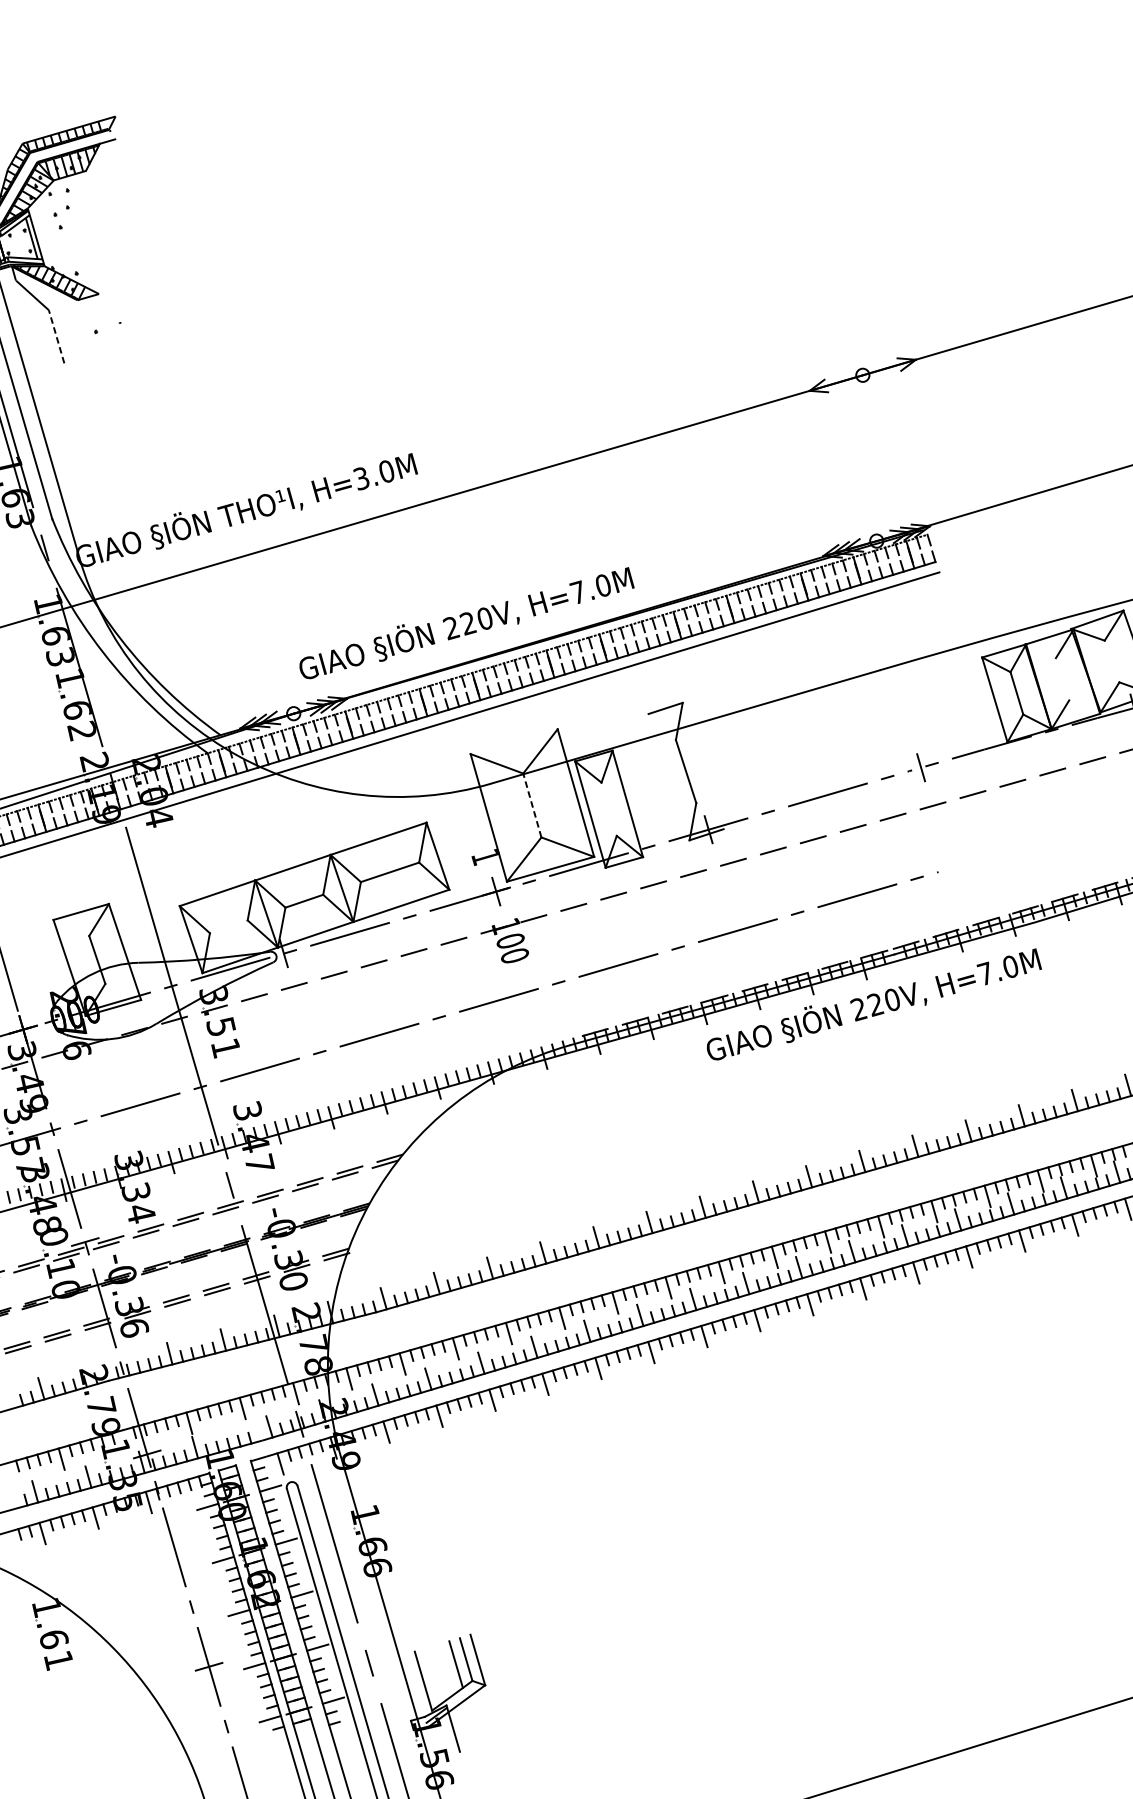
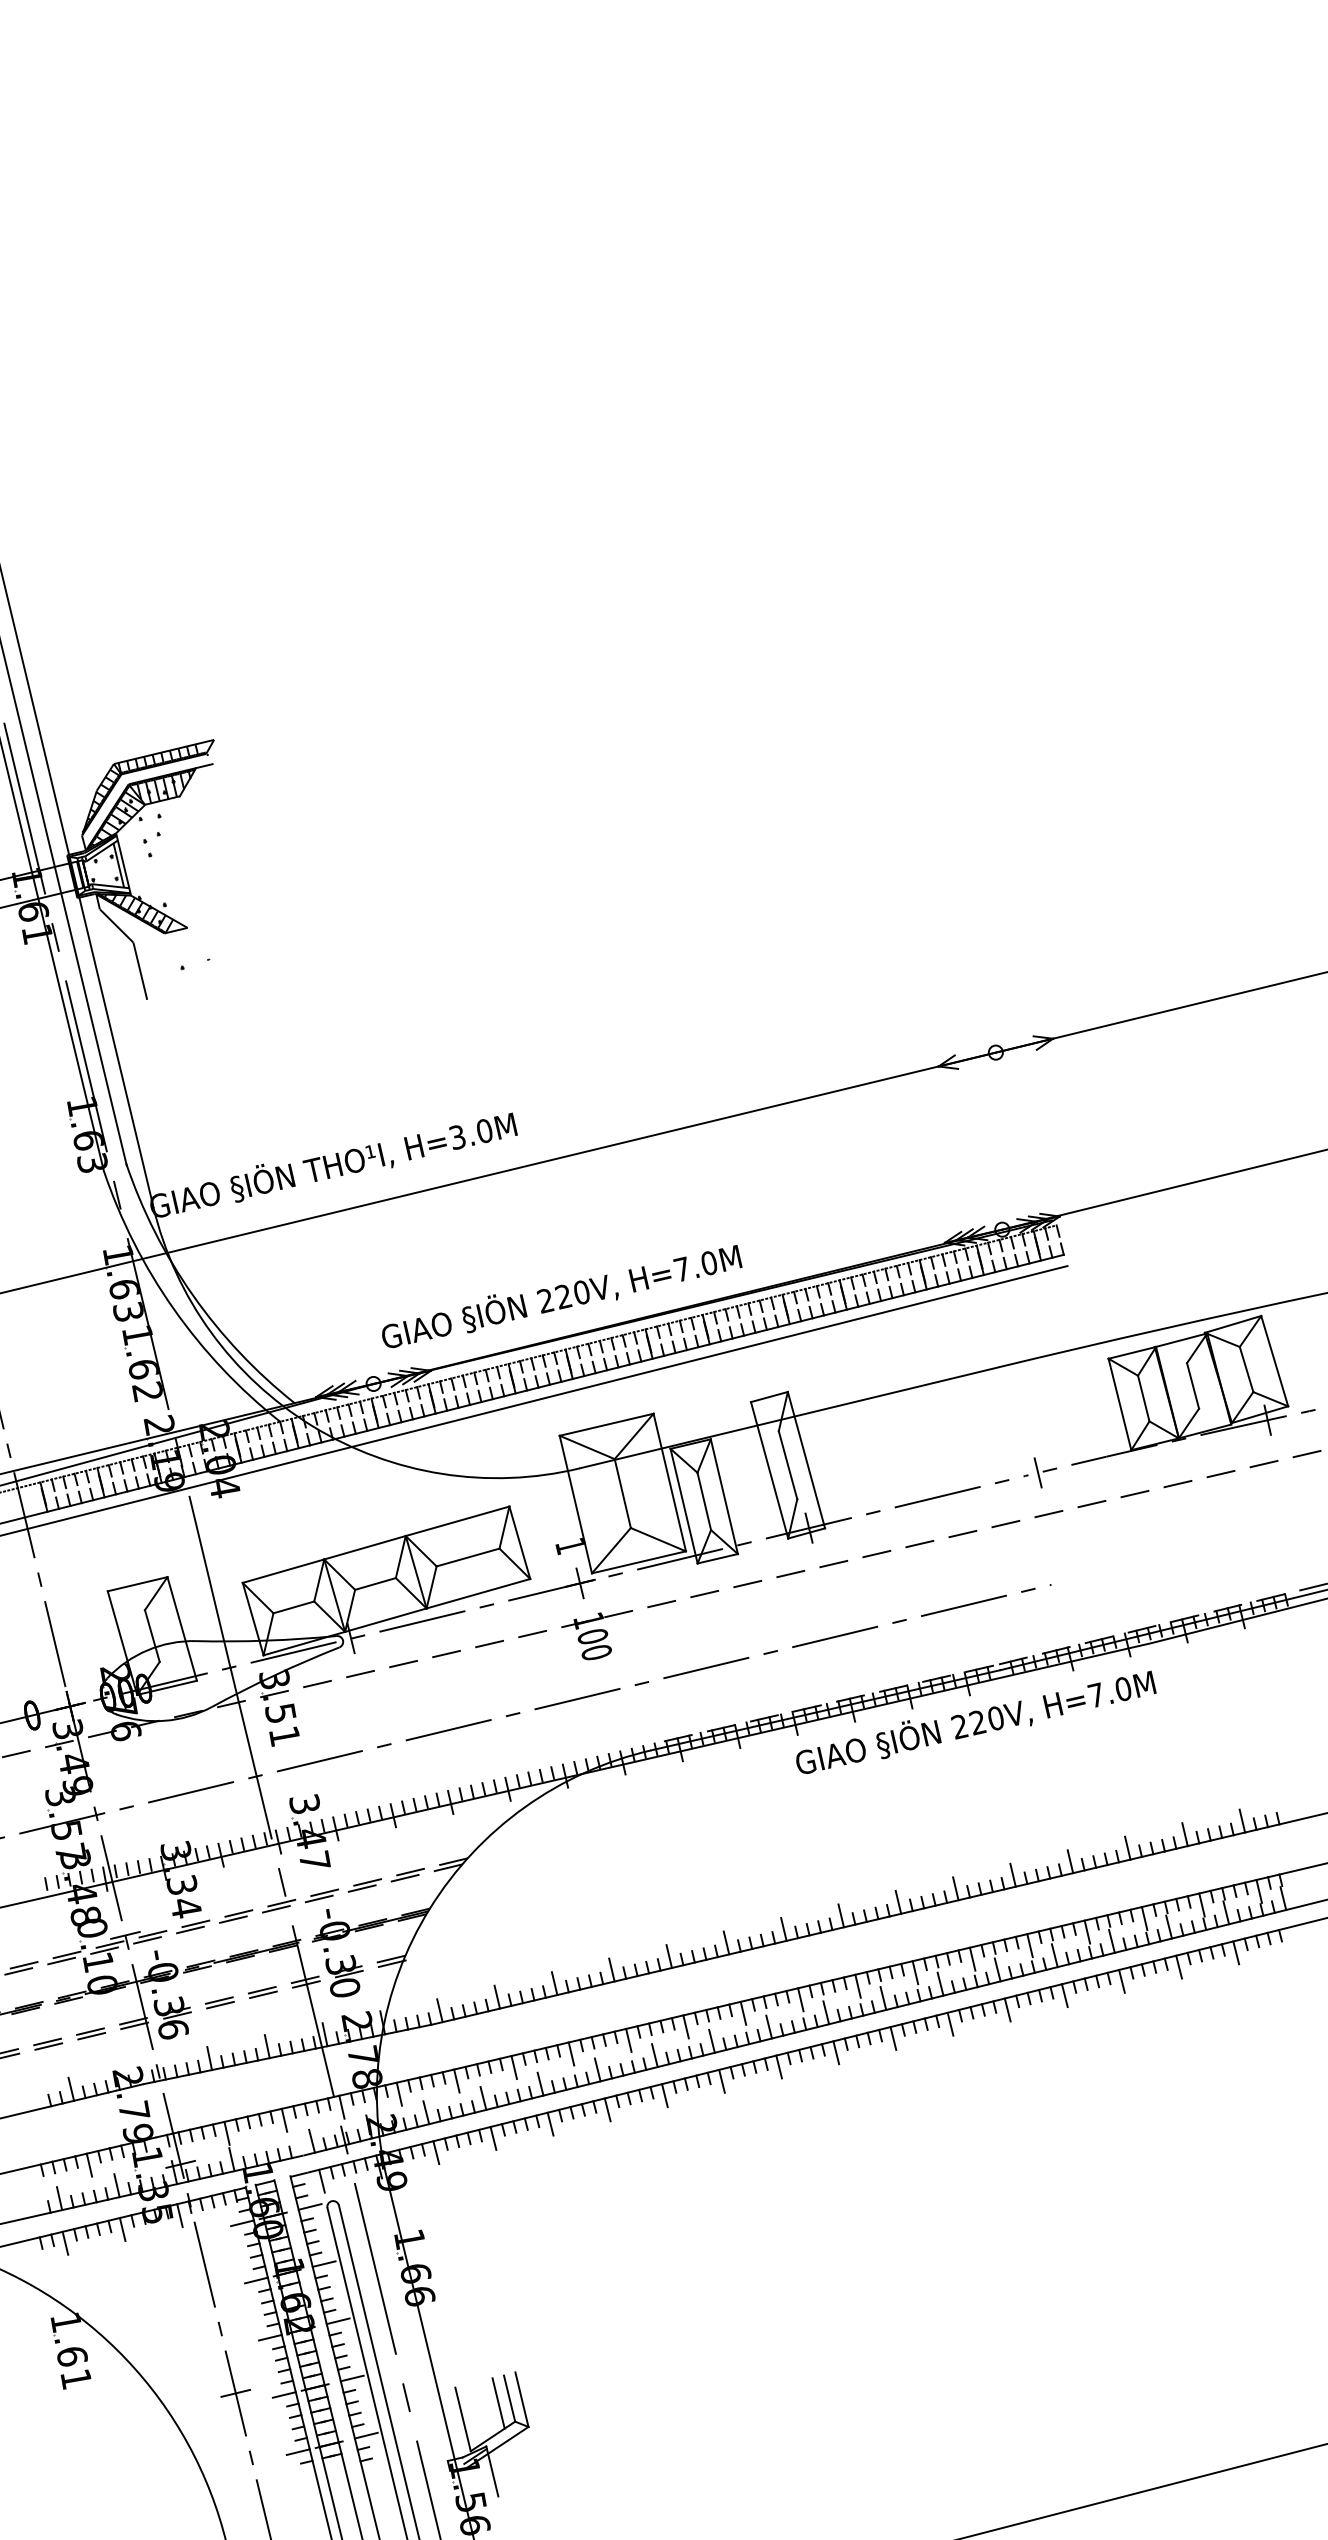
line: (56, 336) -> (140, 970), dashed -> solid
line: (1112, 661) -> (1246, 1369), added
line: (1062, 678) -> (1193, 1385), added
line: (514, 741) -> (606, 1424), added
line: (703, 765) -> (806, 1459), added
line: (668, 777) -> (769, 1470), added
line: (532, 805) -> (622, 1493), dashed -> solid
line: (609, 809) -> (704, 1501), added
line: (228, 926) -> (293, 1607), added

